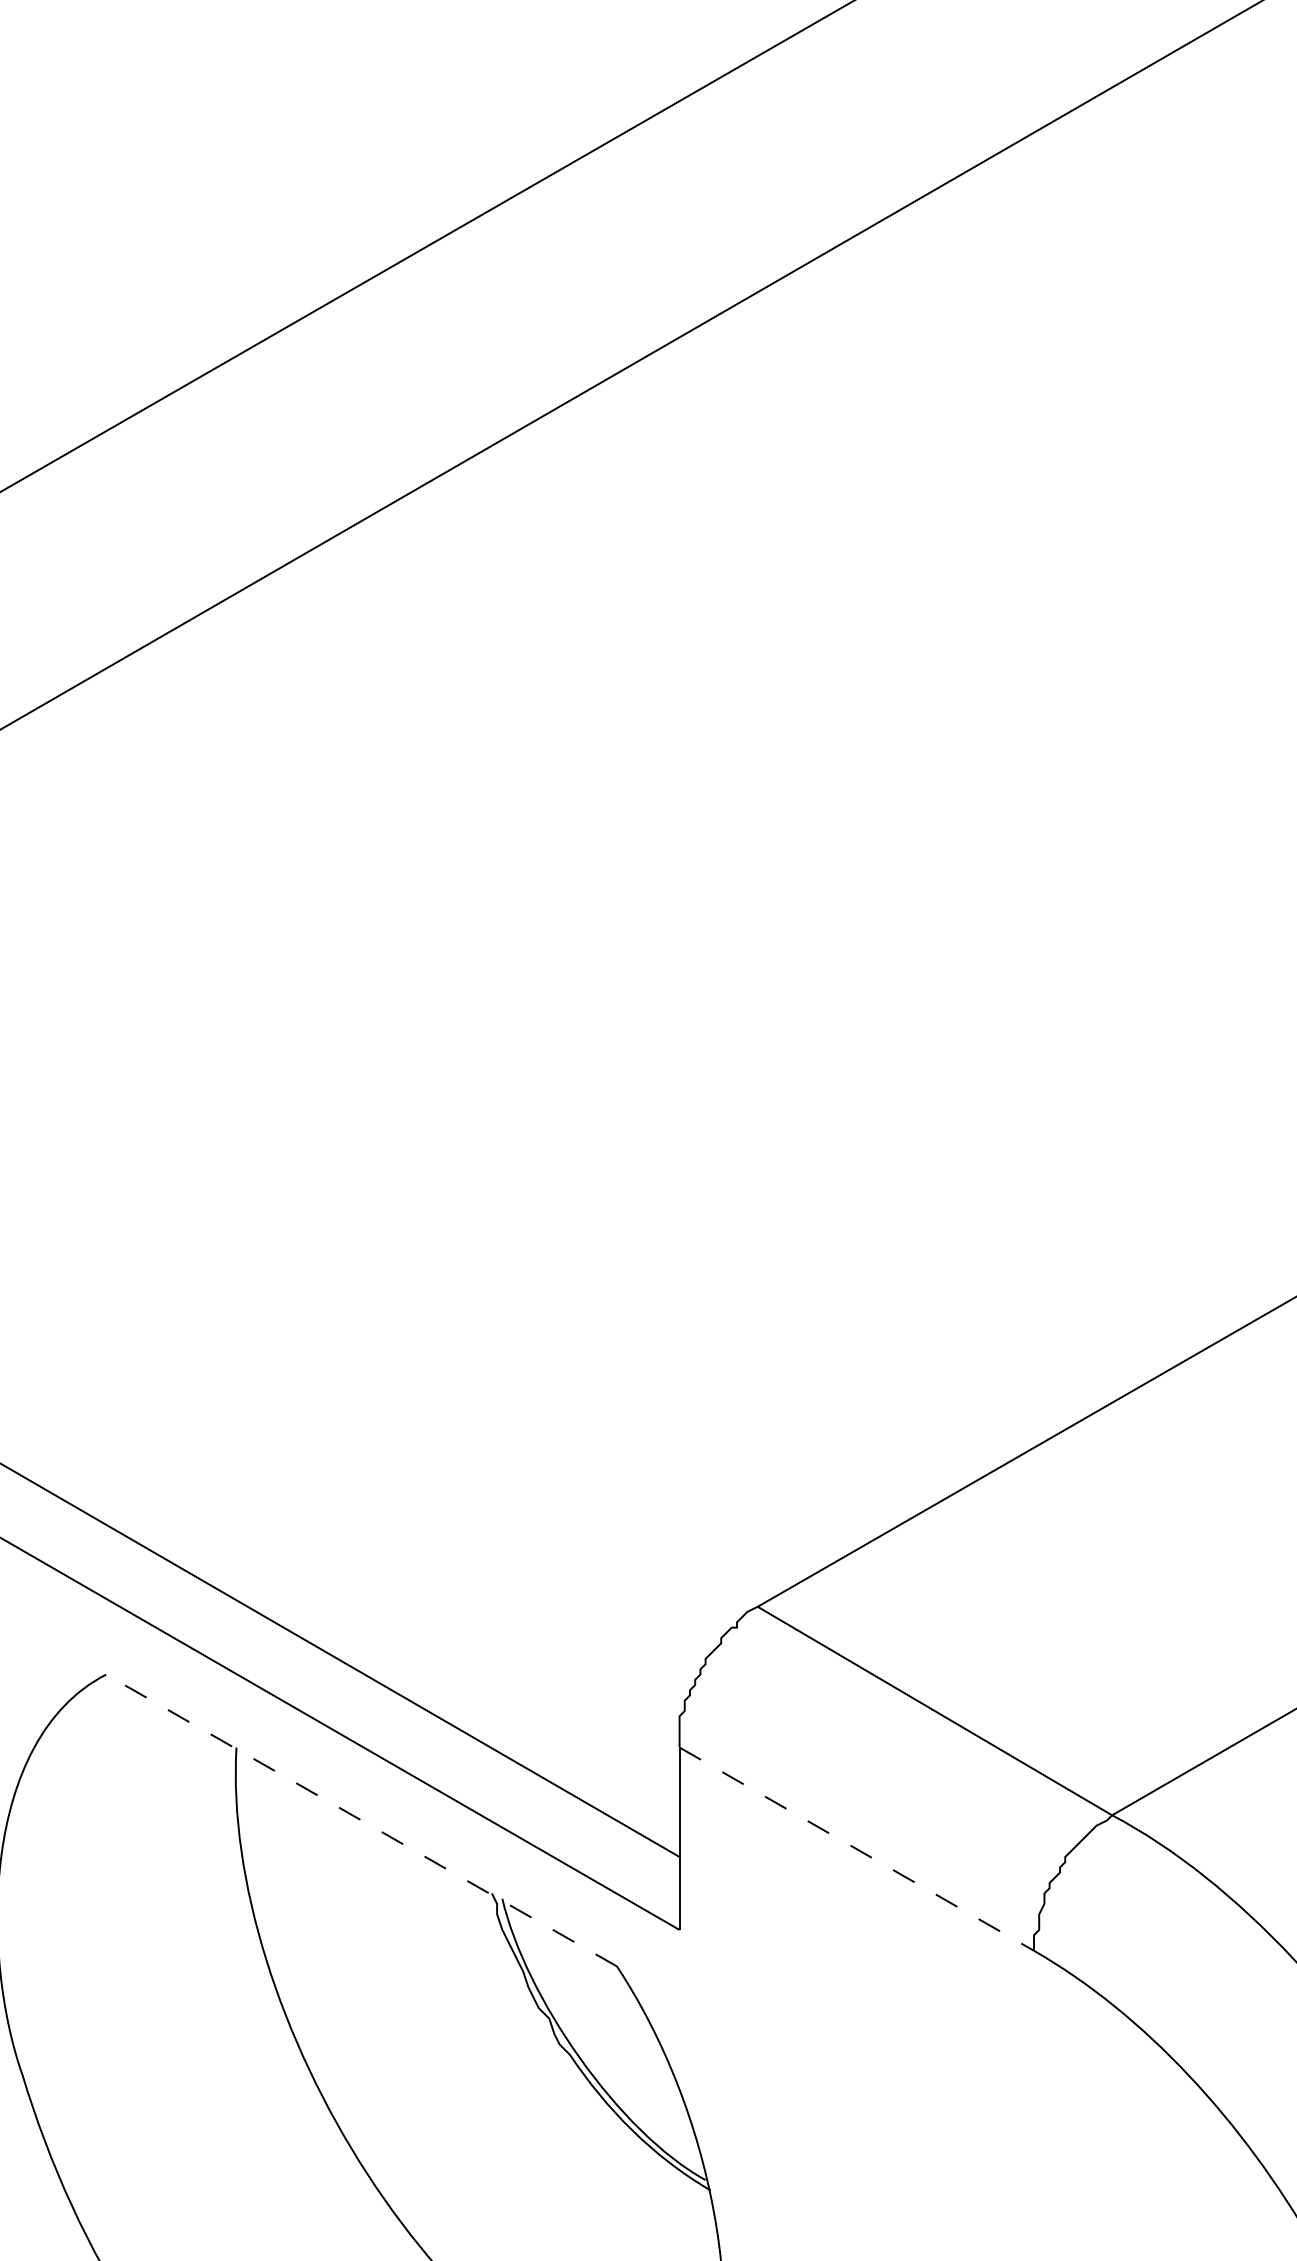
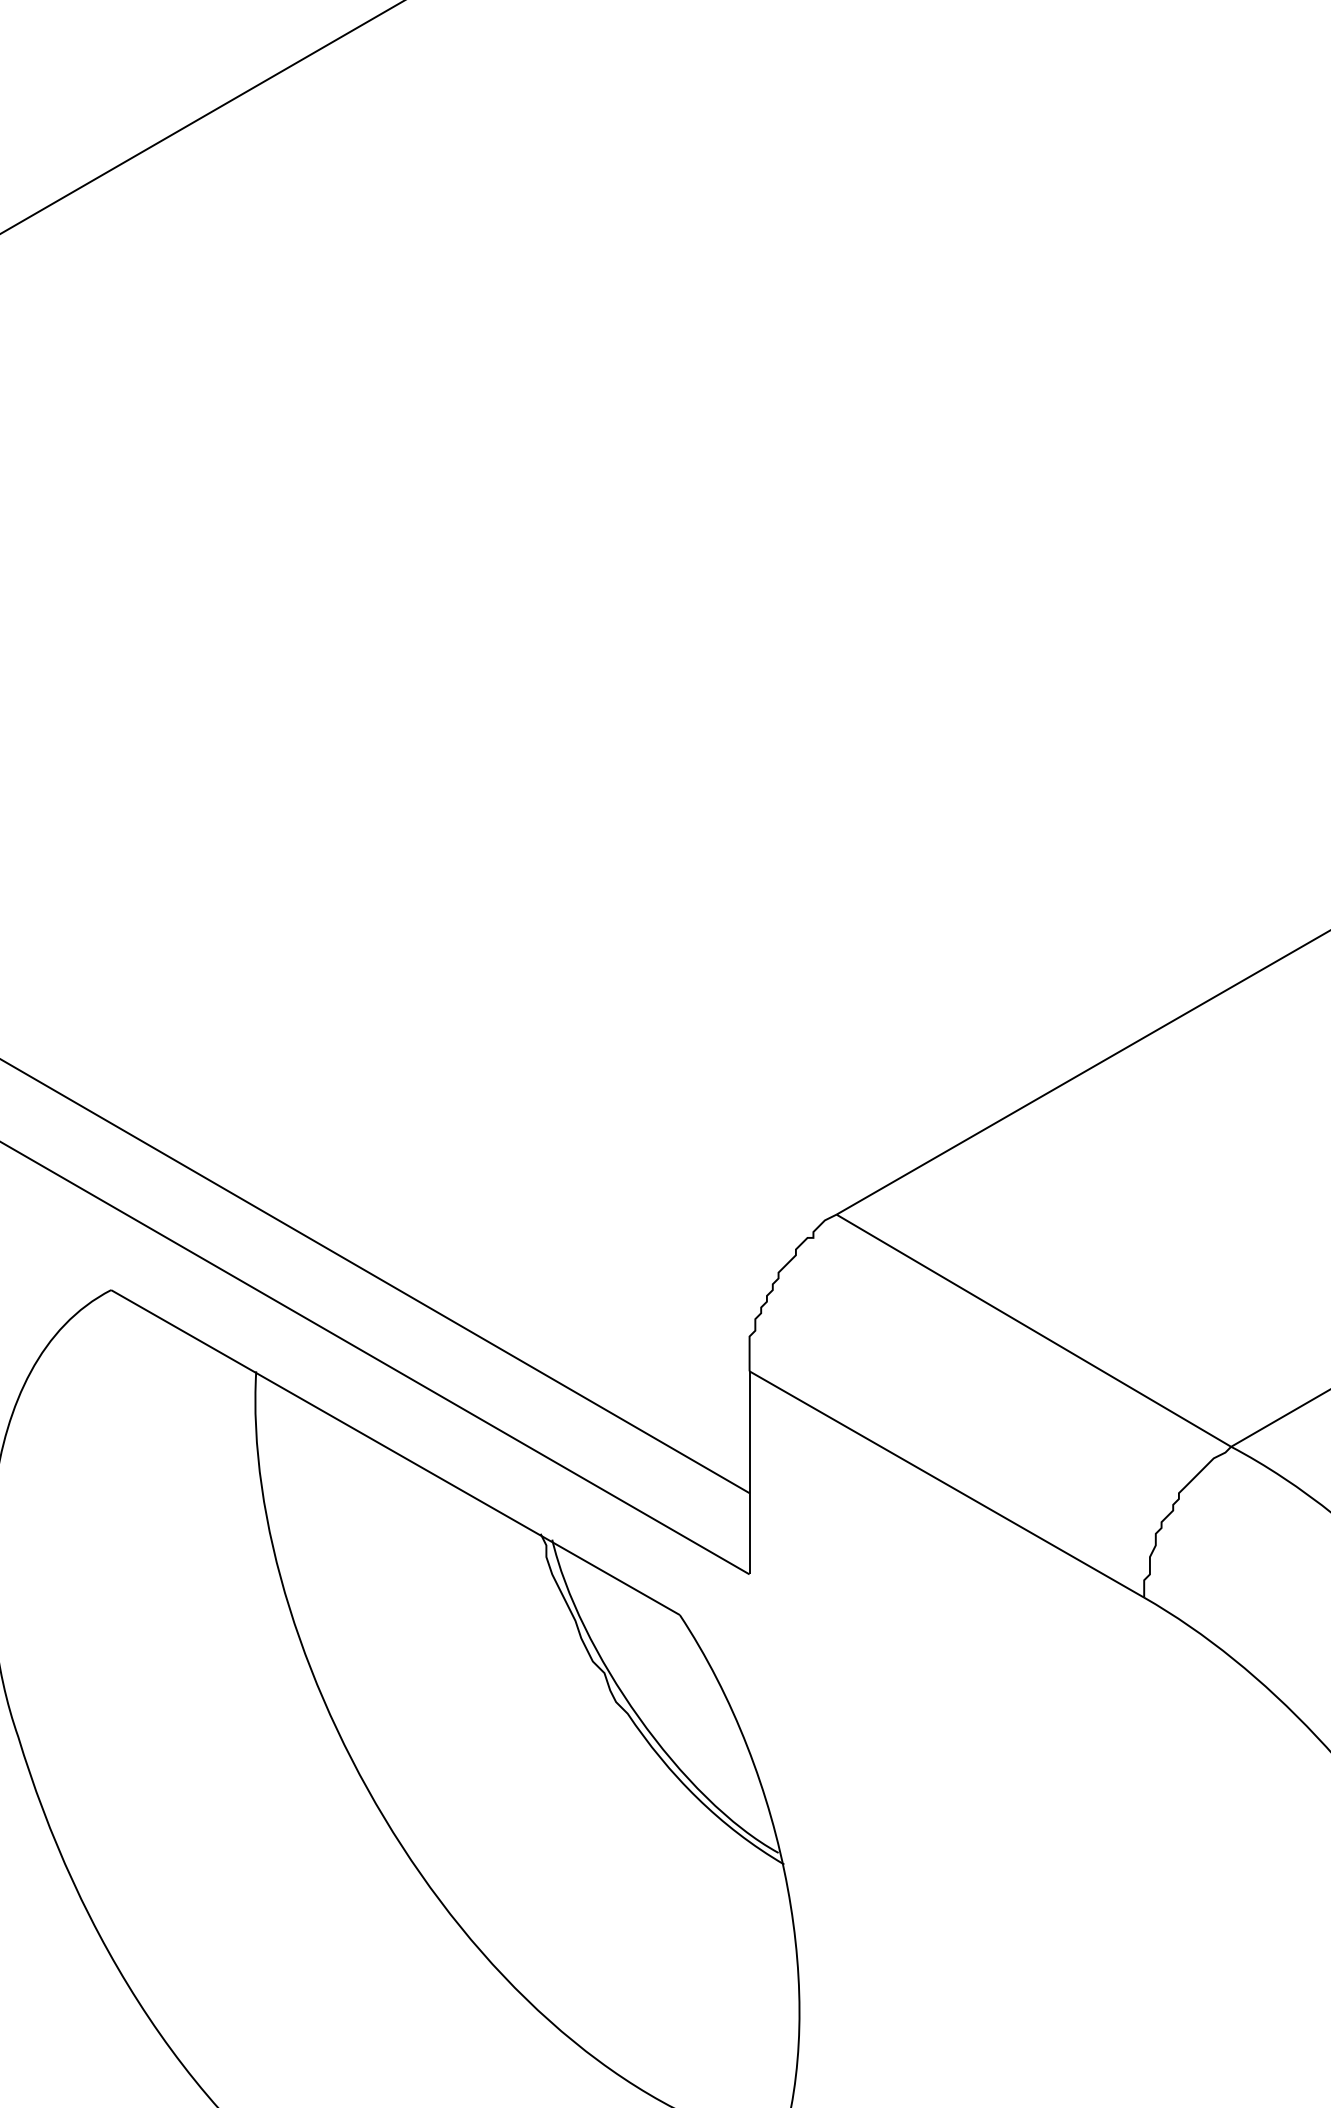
line: (361, 1820) -> (395, 1452), dashed -> solid
line: (857, 1849) -> (947, 1484), dashed -> solid

